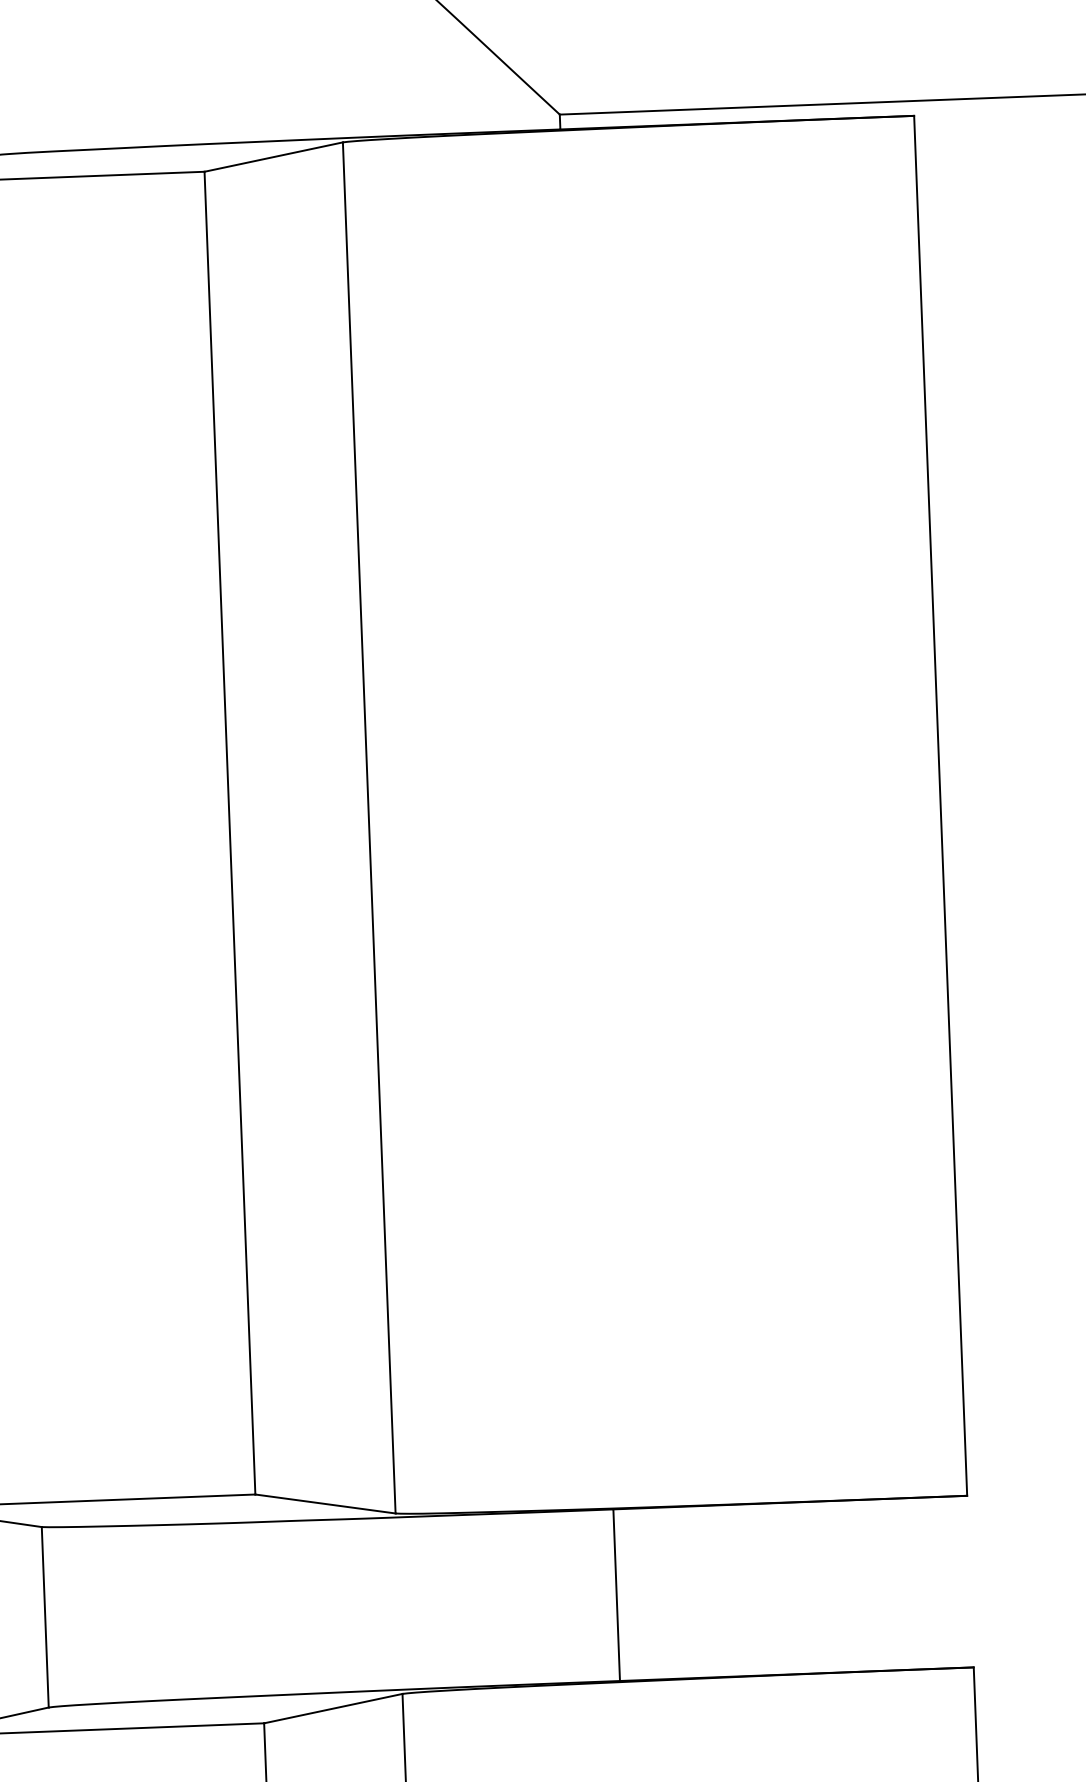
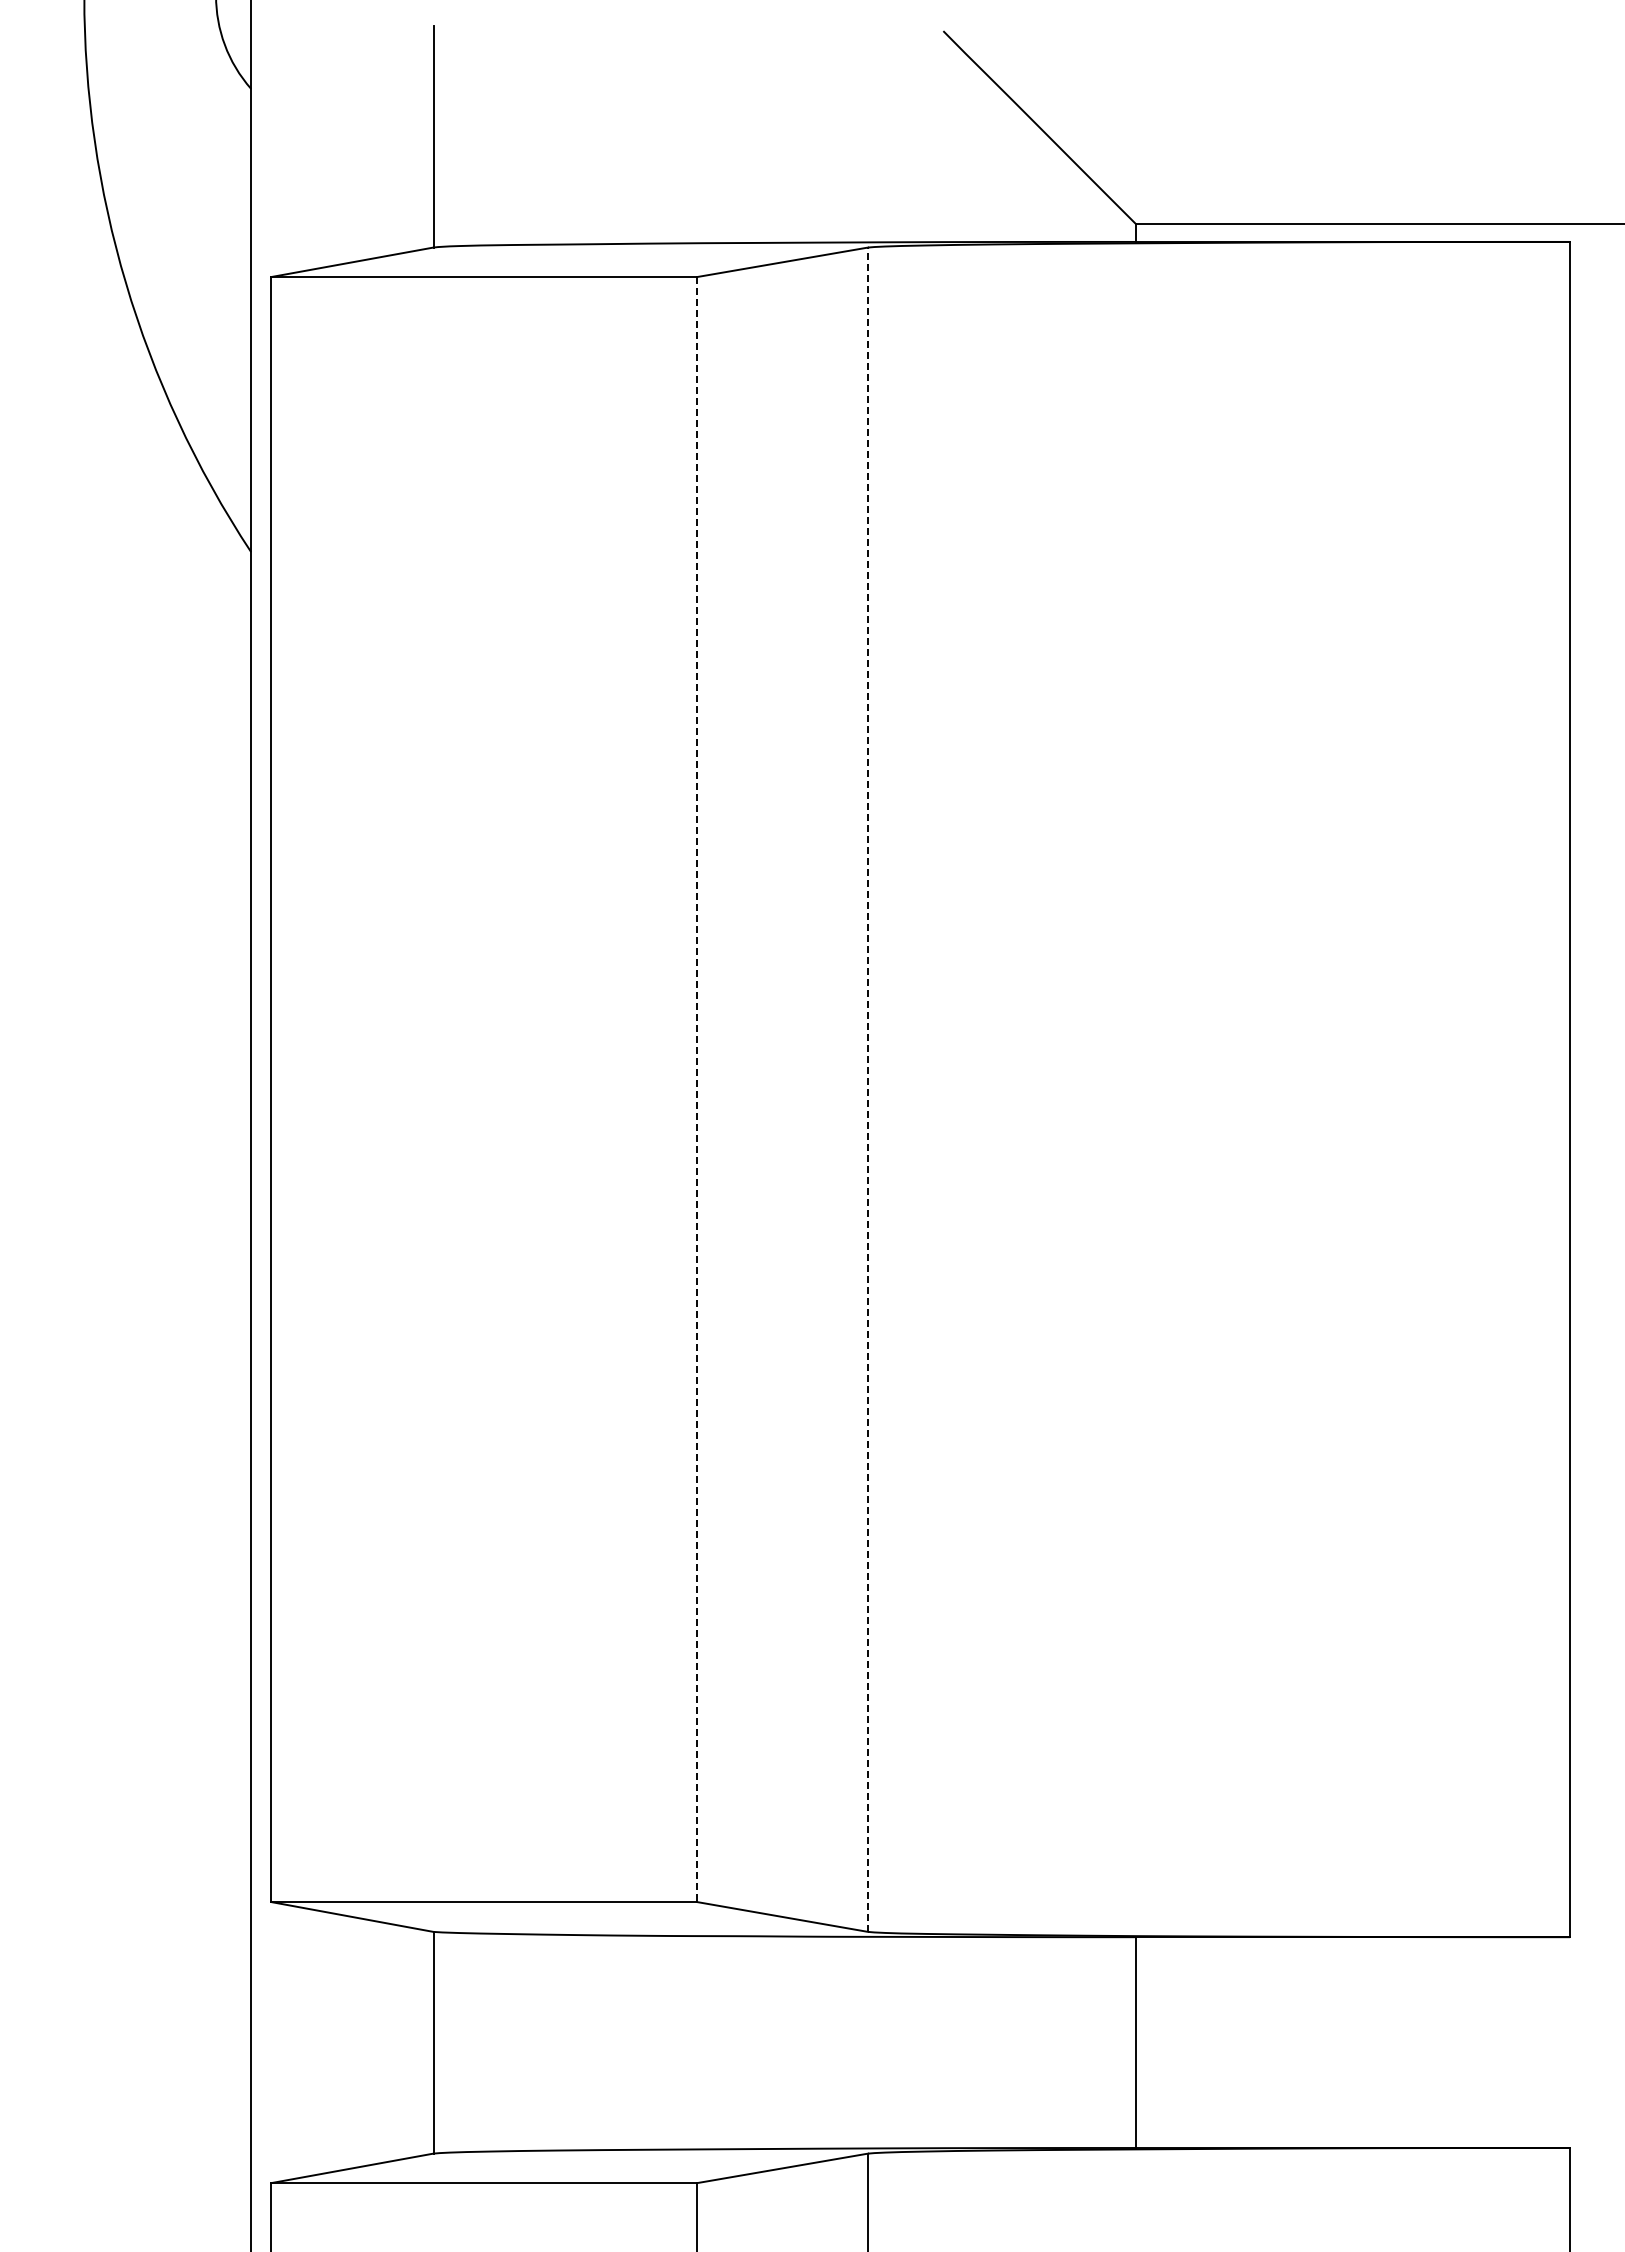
line: (369, 827) -> (868, 1089), solid -> dashed
line: (230, 833) -> (697, 1090), solid -> dashed

